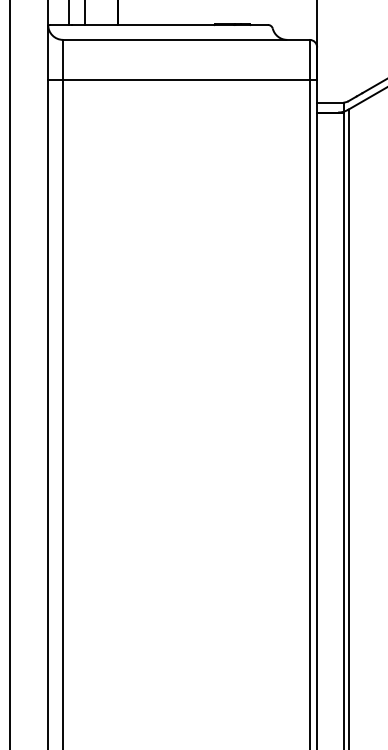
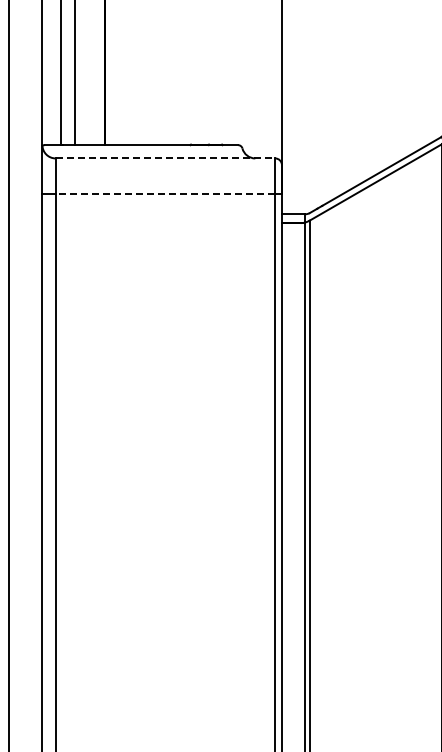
line: (186, 39) -> (165, 158), solid -> dashed
line: (186, 79) -> (165, 193), solid -> dashed

